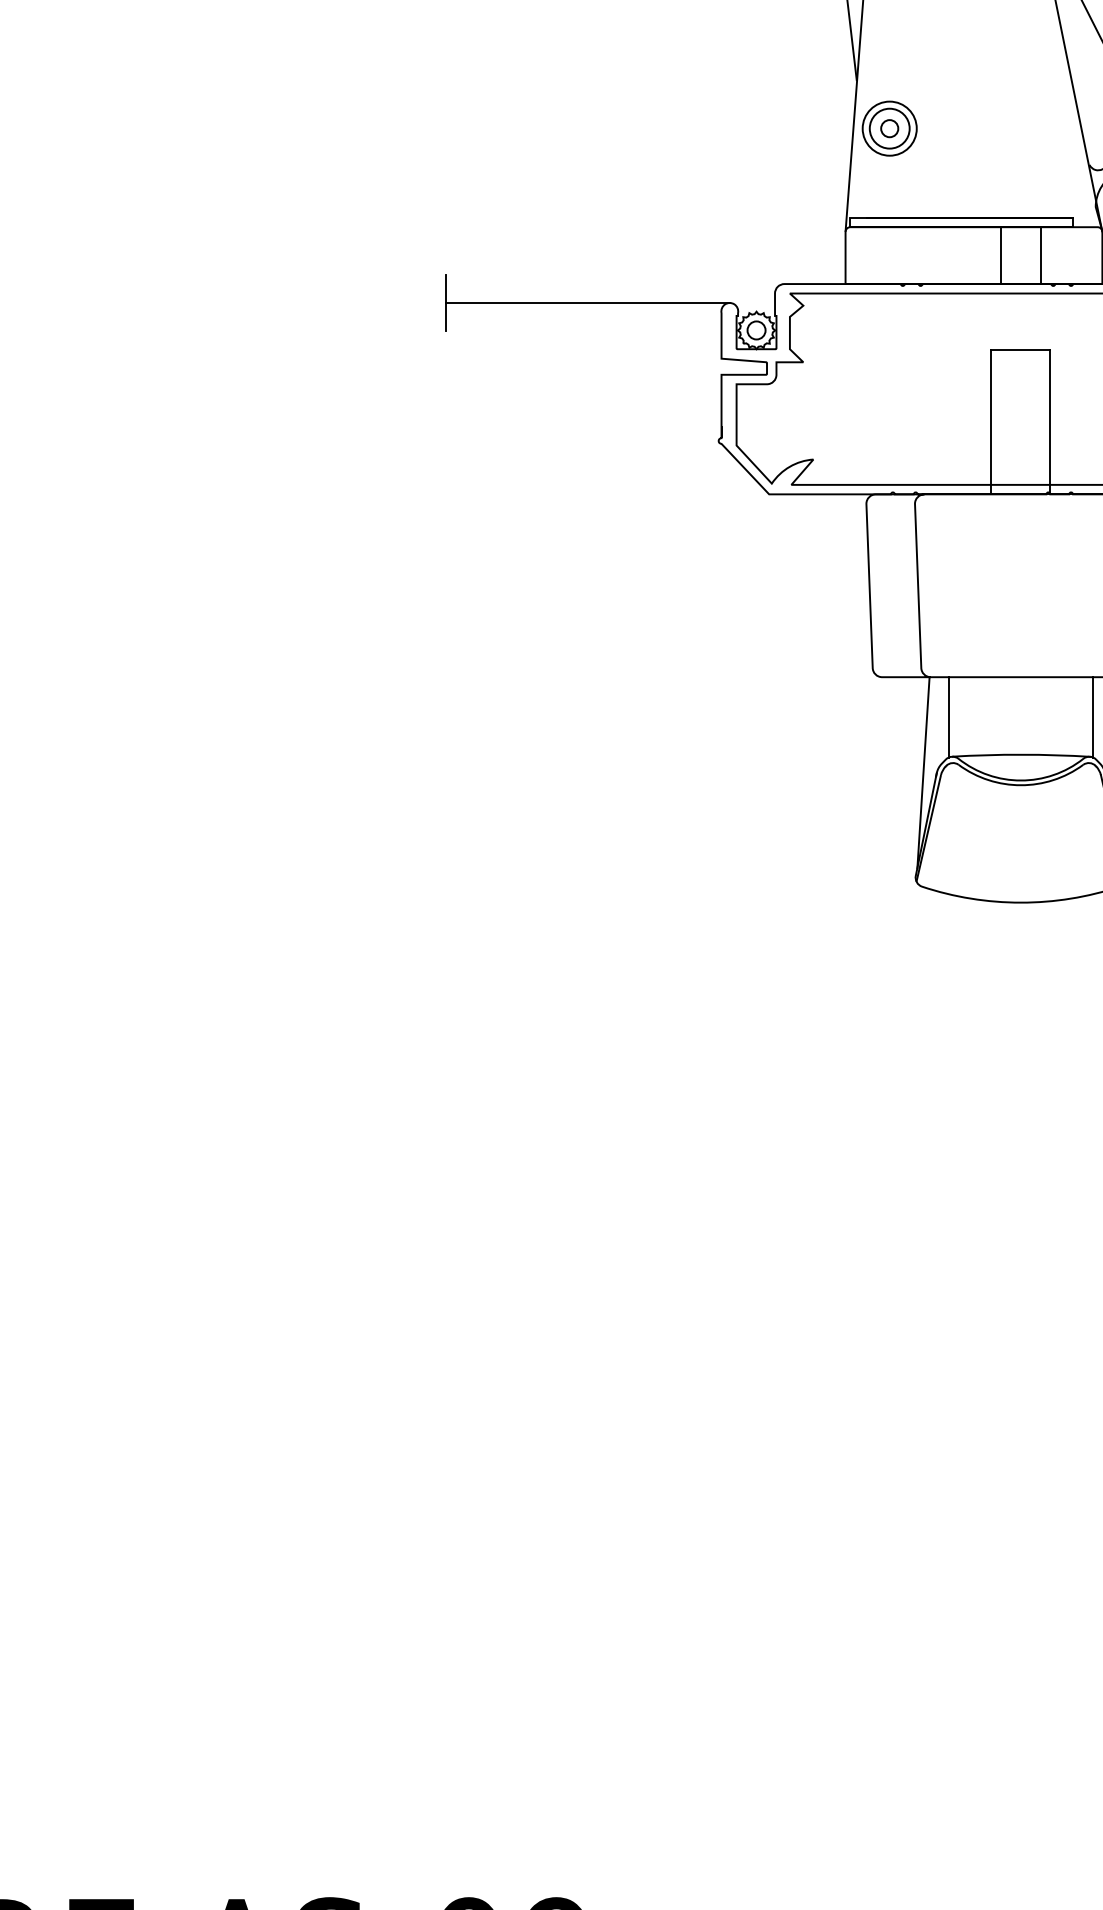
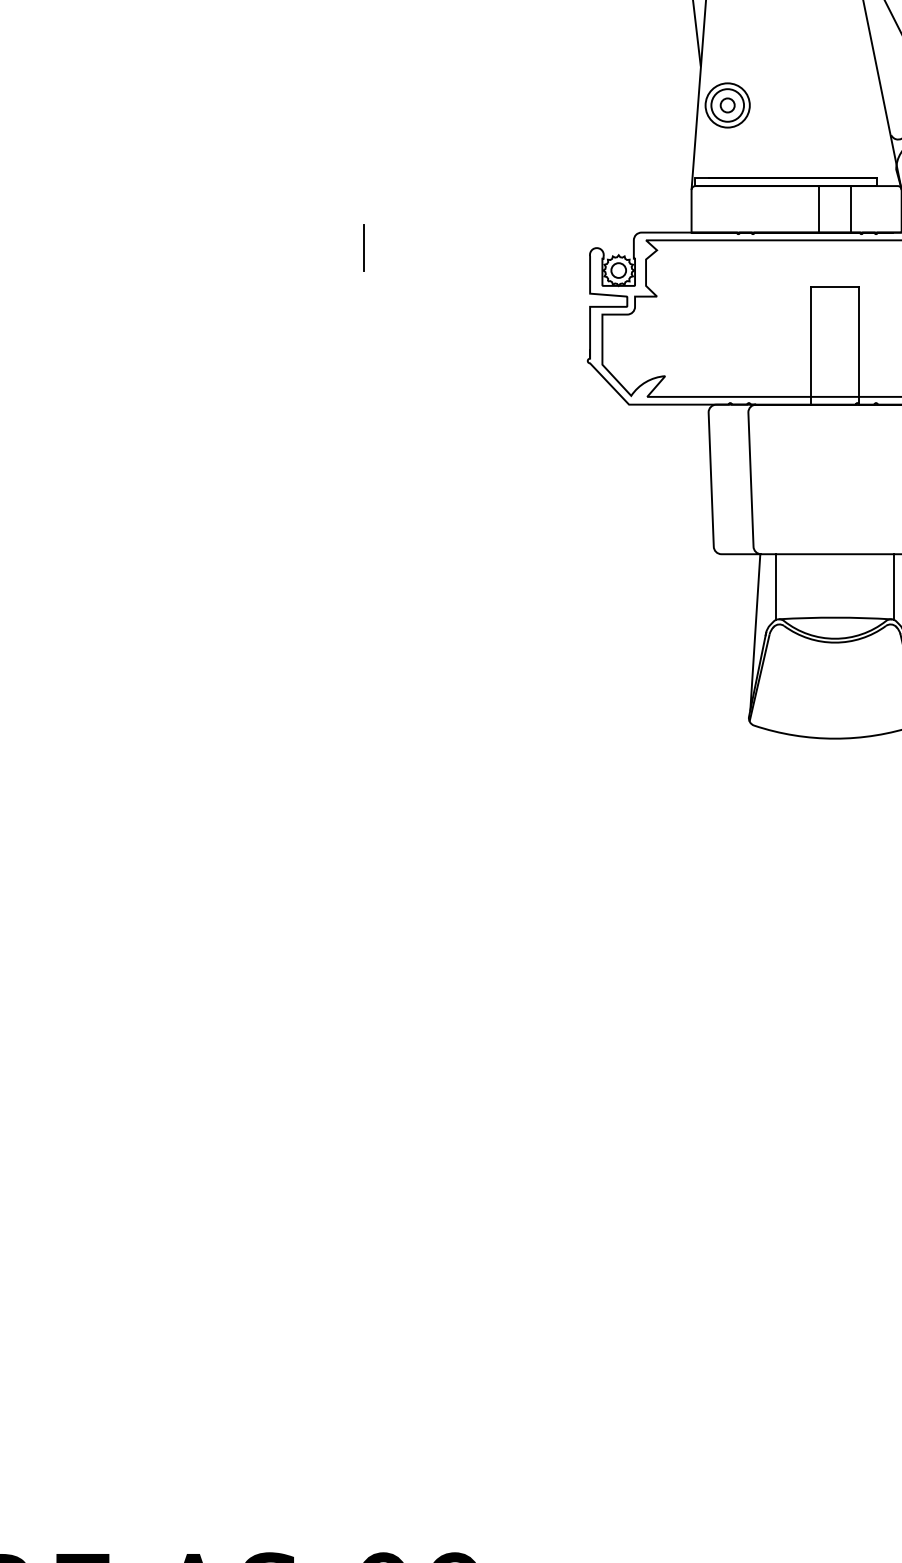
line: (587, 302) -> (480, 247), removed

